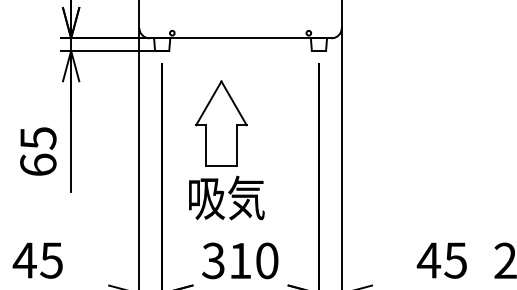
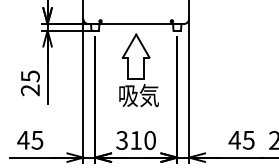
part: (225, 150) -> (138, 70), moved
text: (38, 165) -> (30, 90), 65 -> 25

